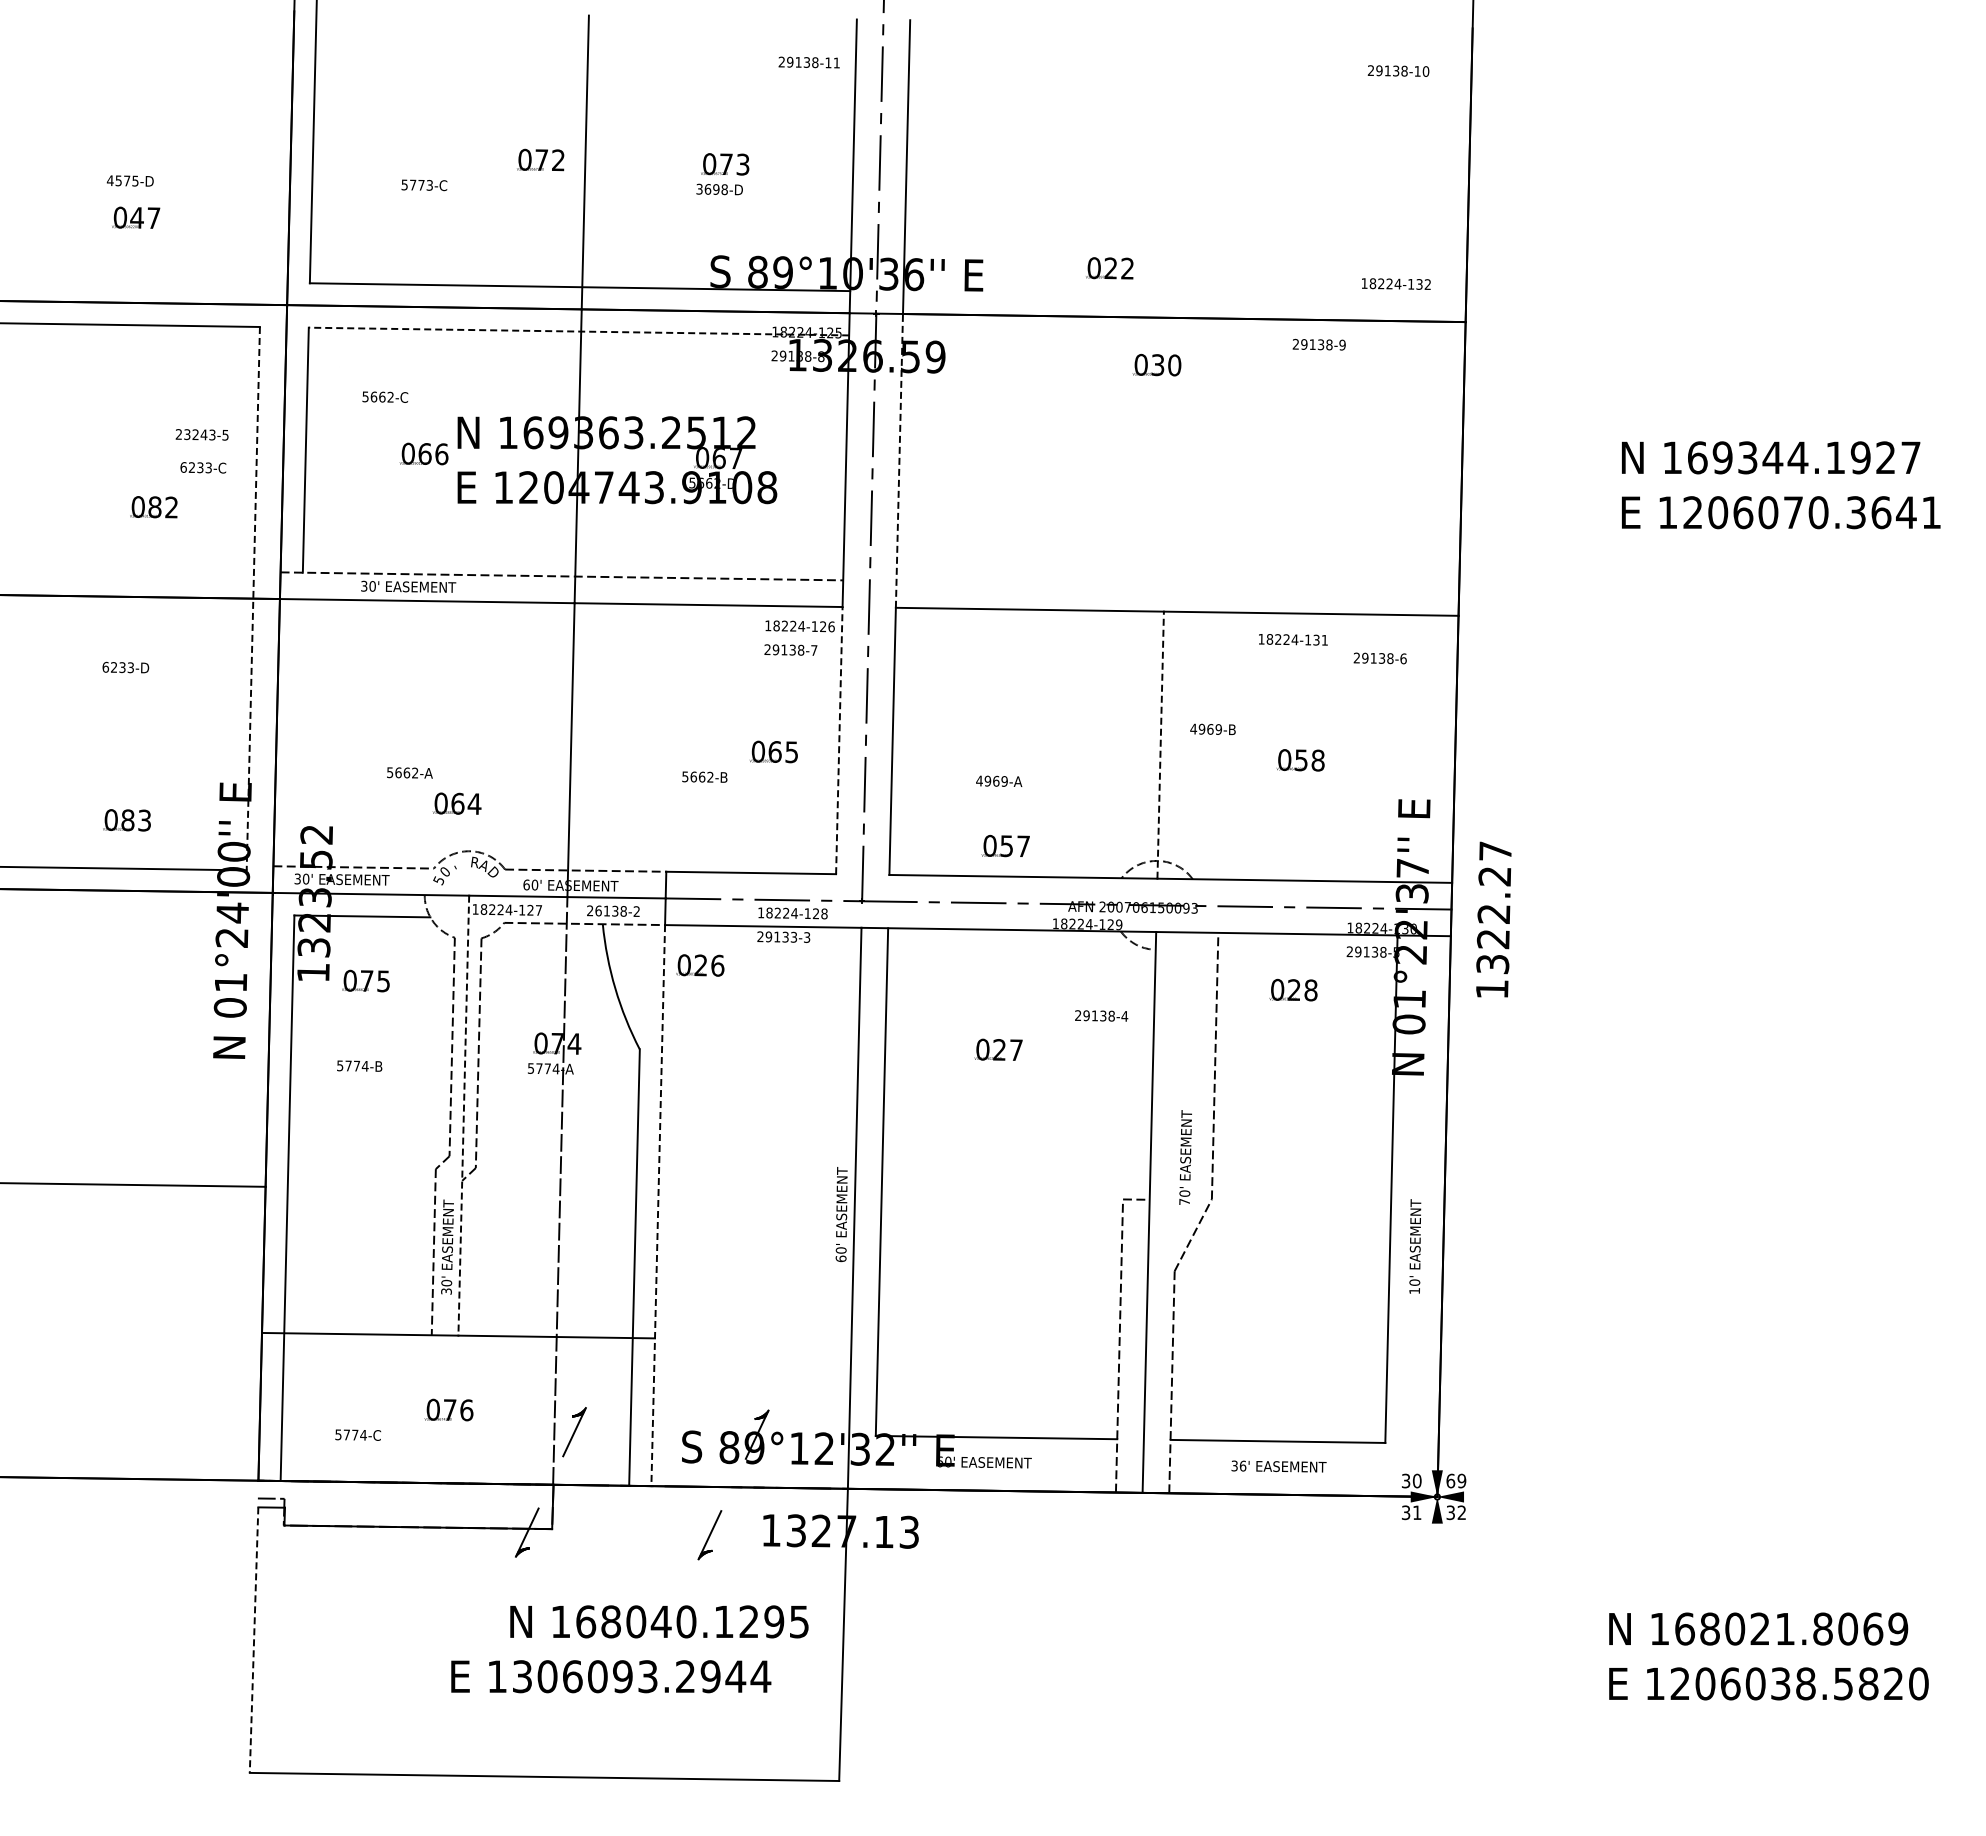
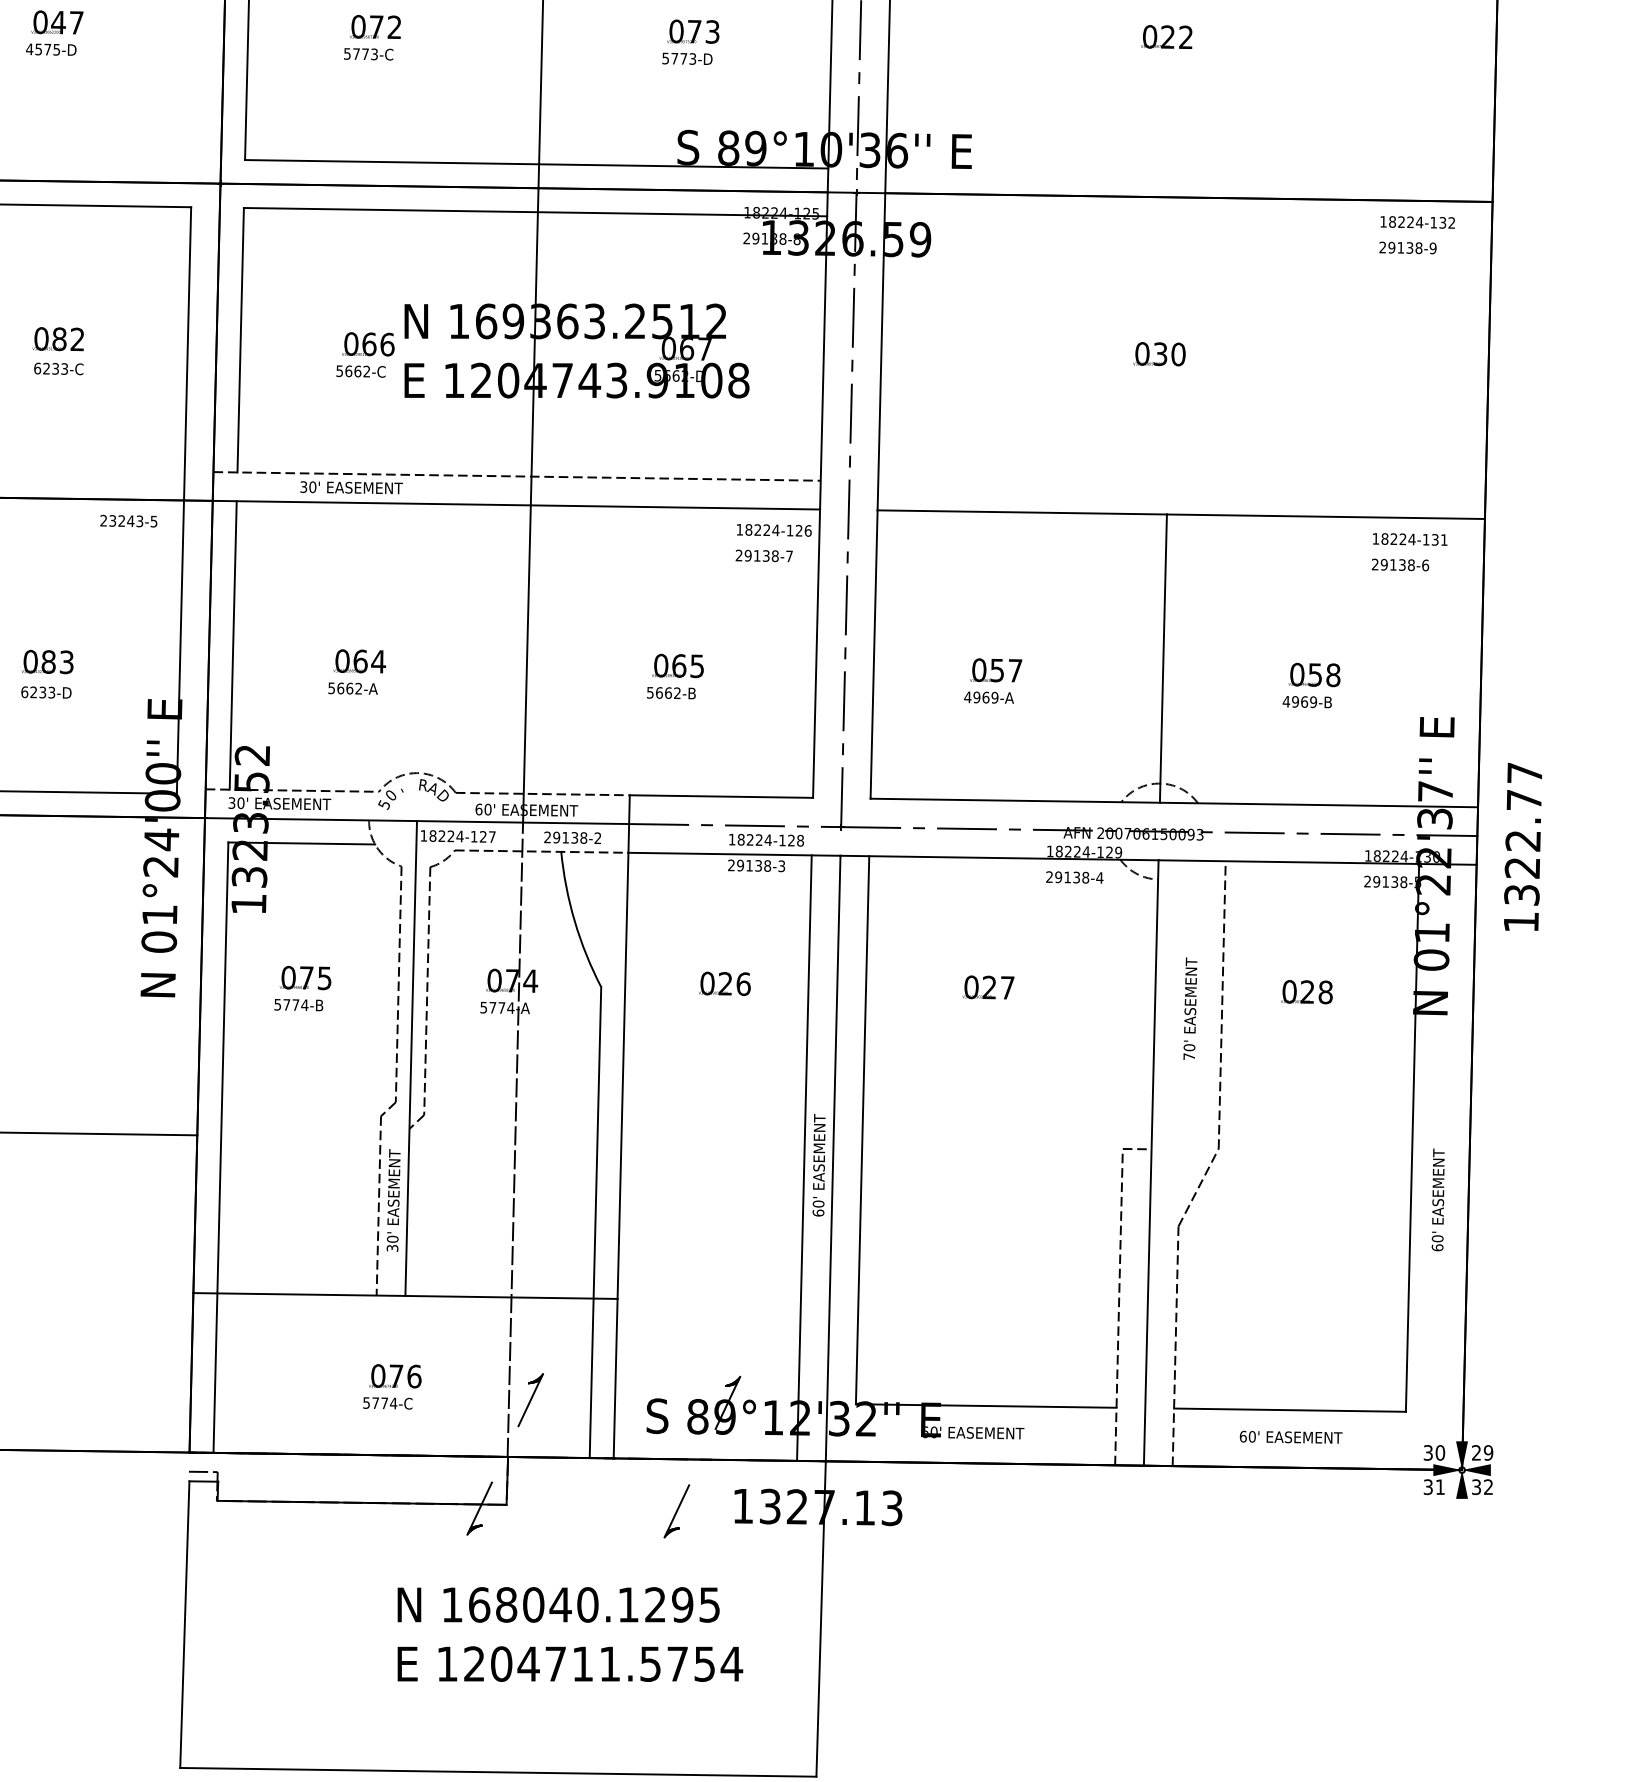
text: (540, 159) -> (375, 26), moved
text: (711, 189) -> (678, 58), 3698-D -> 5773-D
text: (136, 217) -> (57, 22), moved
text: (1109, 268) -> (1166, 37), moved
text: (1396, 283) -> (1417, 221), moved
line: (578, 331) -> (535, 212), dashed -> solid
text: (1318, 344) -> (1407, 247), moved
text: (1156, 364) -> (1158, 353), moved
text: (385, 396) -> (361, 370), moved
text: (201, 434) -> (128, 520), moved
line: (899, 460) -> (881, 351), dashed -> solid
text: (203, 467) -> (58, 368), moved
text: (153, 507) -> (57, 339), moved
line: (253, 598) -> (184, 500), dashed -> solid
text: (1293, 639) -> (1410, 539), moved
text: (125, 667) -> (46, 692), moved
text: (1212, 728) -> (1306, 701), moved
line: (298, 732) -> (232, 644), added
line: (839, 740) -> (816, 653), dashed -> solid
line: (1160, 745) -> (1163, 658), dashed -> solid
text: (773, 751) -> (677, 665), moved
text: (456, 803) -> (359, 661), moved
text: (126, 820) -> (47, 662), moved
text: (1005, 846) -> (995, 670), moved
text: (1494, 876) -> (1523, 800), 1322.27 -> 1322.77
text: (598, 910) -> (556, 837), 26138-2 -> 29138-2
text: (793, 937) -> (767, 866), 29133-3 -> 29138-3
text: (700, 965) -> (724, 983), moved
text: (365, 980) -> (305, 977), moved
text: (1293, 989) -> (1306, 991), moved
text: (1101, 1015) -> (1074, 877), moved
line: (463, 1116) -> (410, 1059), dashed -> solid
text: (1185, 1157) -> (1190, 1008), moved
line: (658, 1205) -> (621, 1155), dashed -> solid
line: (827, 1207) -> (803, 1157), added
text: (1414, 1290) -> (1437, 1247), 10' -> 60'
text: (357, 1434) -> (387, 1402), moved
text: (1238, 1465) -> (1247, 1436), 36' -> 60'
text: (1450, 1480) -> (1476, 1452), 69 -> 29
text: (659, 1621) -> (558, 1604), moved
line: (254, 1640) -> (185, 1625), dashed -> solid
text: (629, 1676) -> (590, 1663), 1306093.2944 -> 1204711.5754

